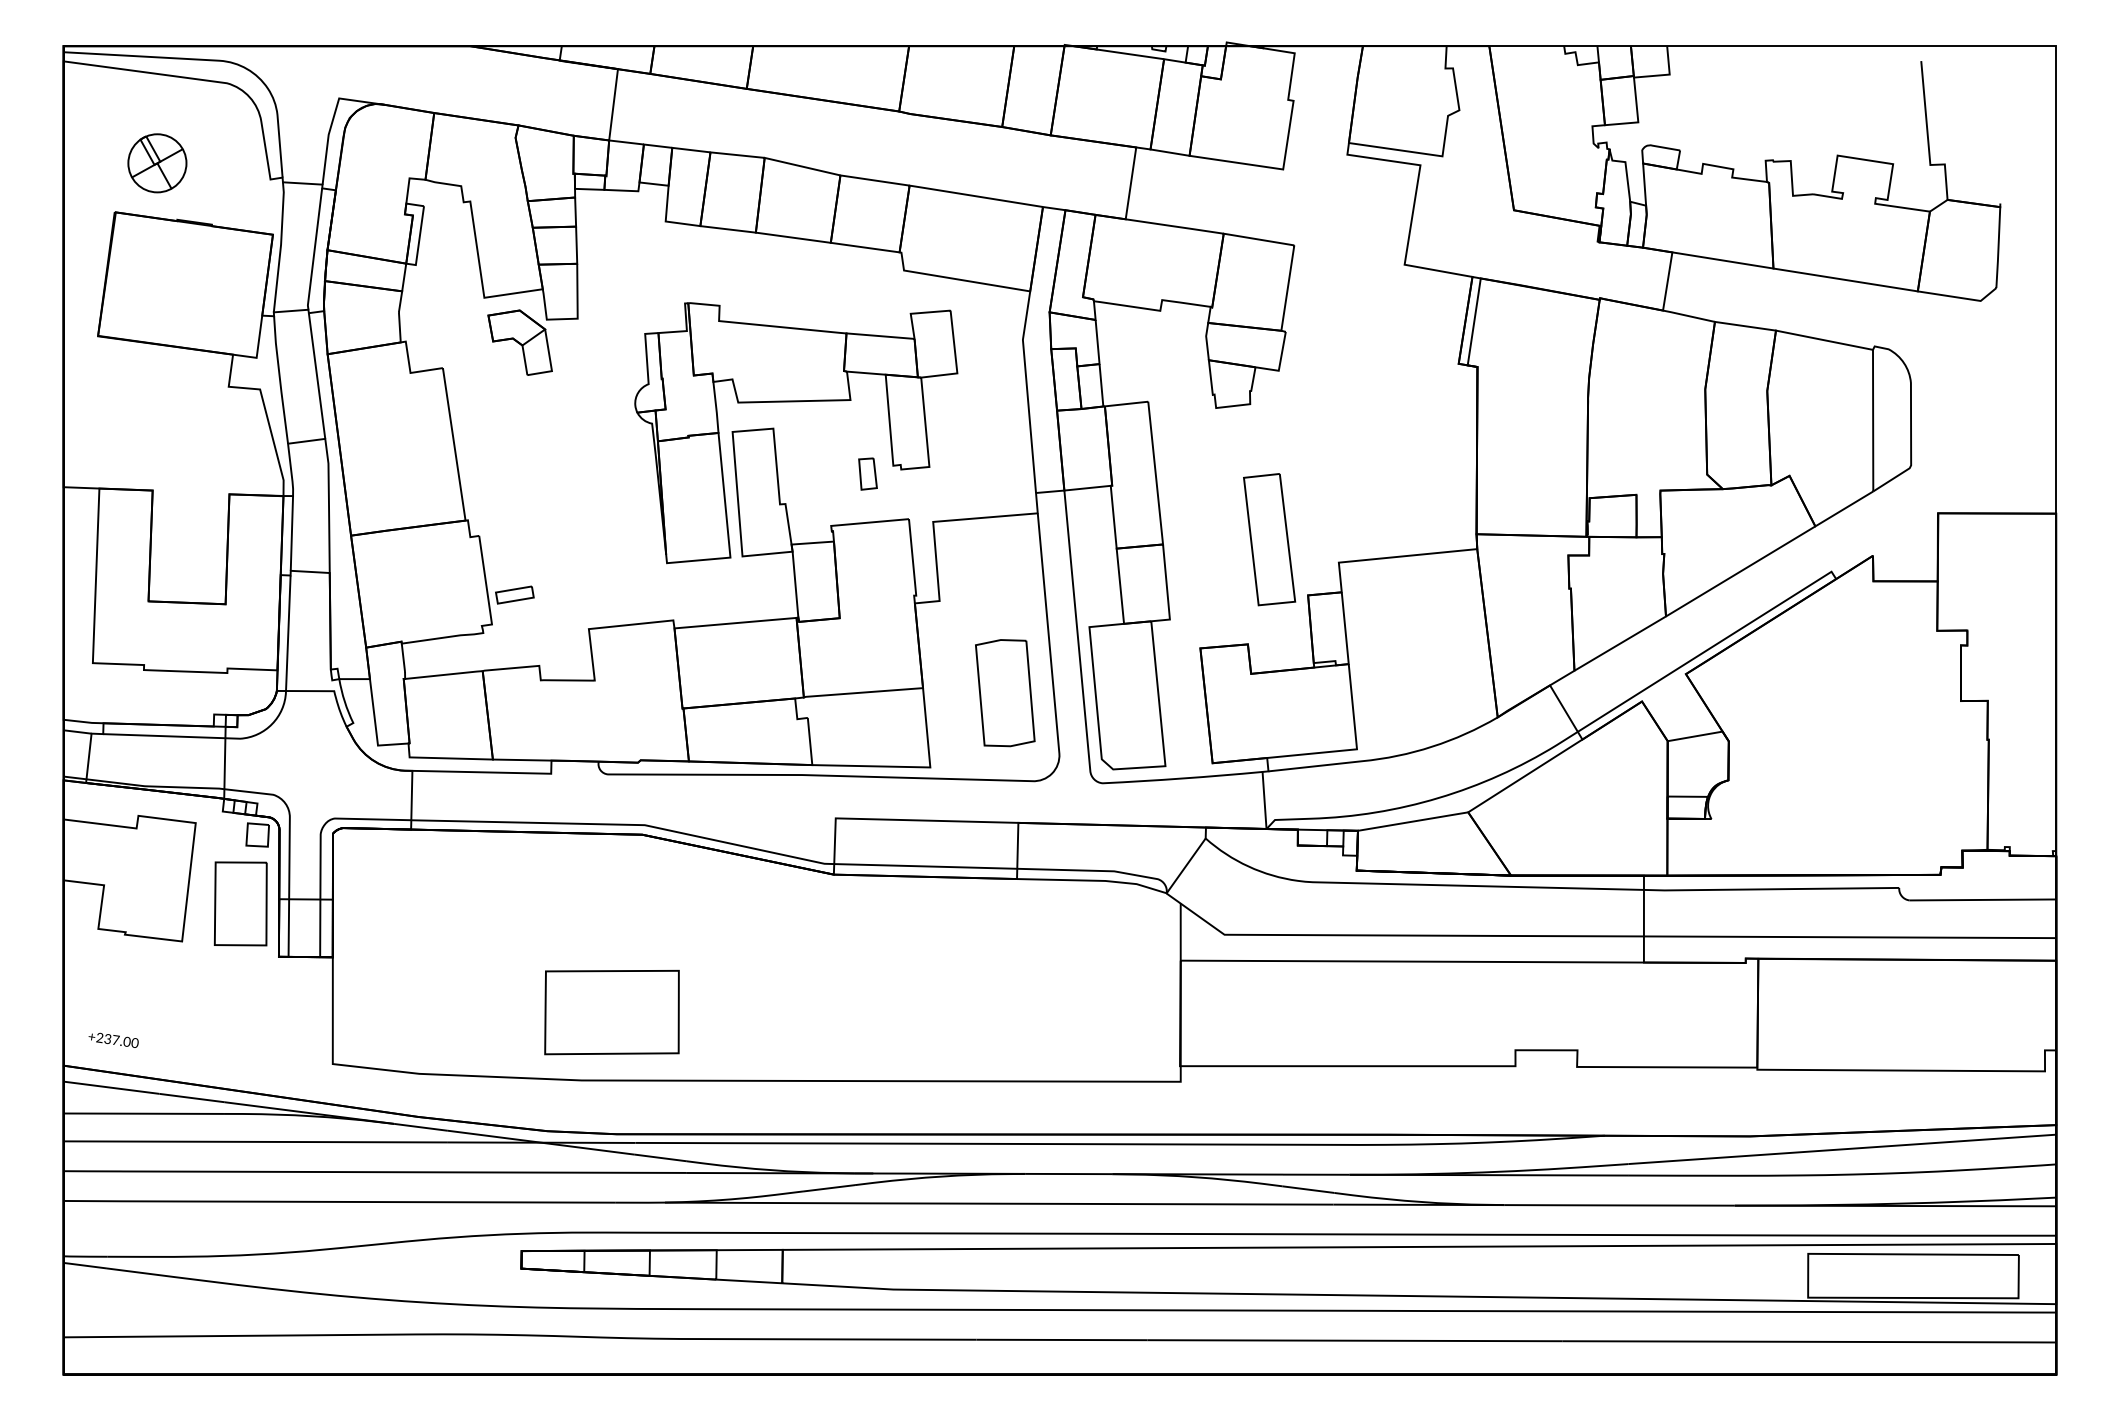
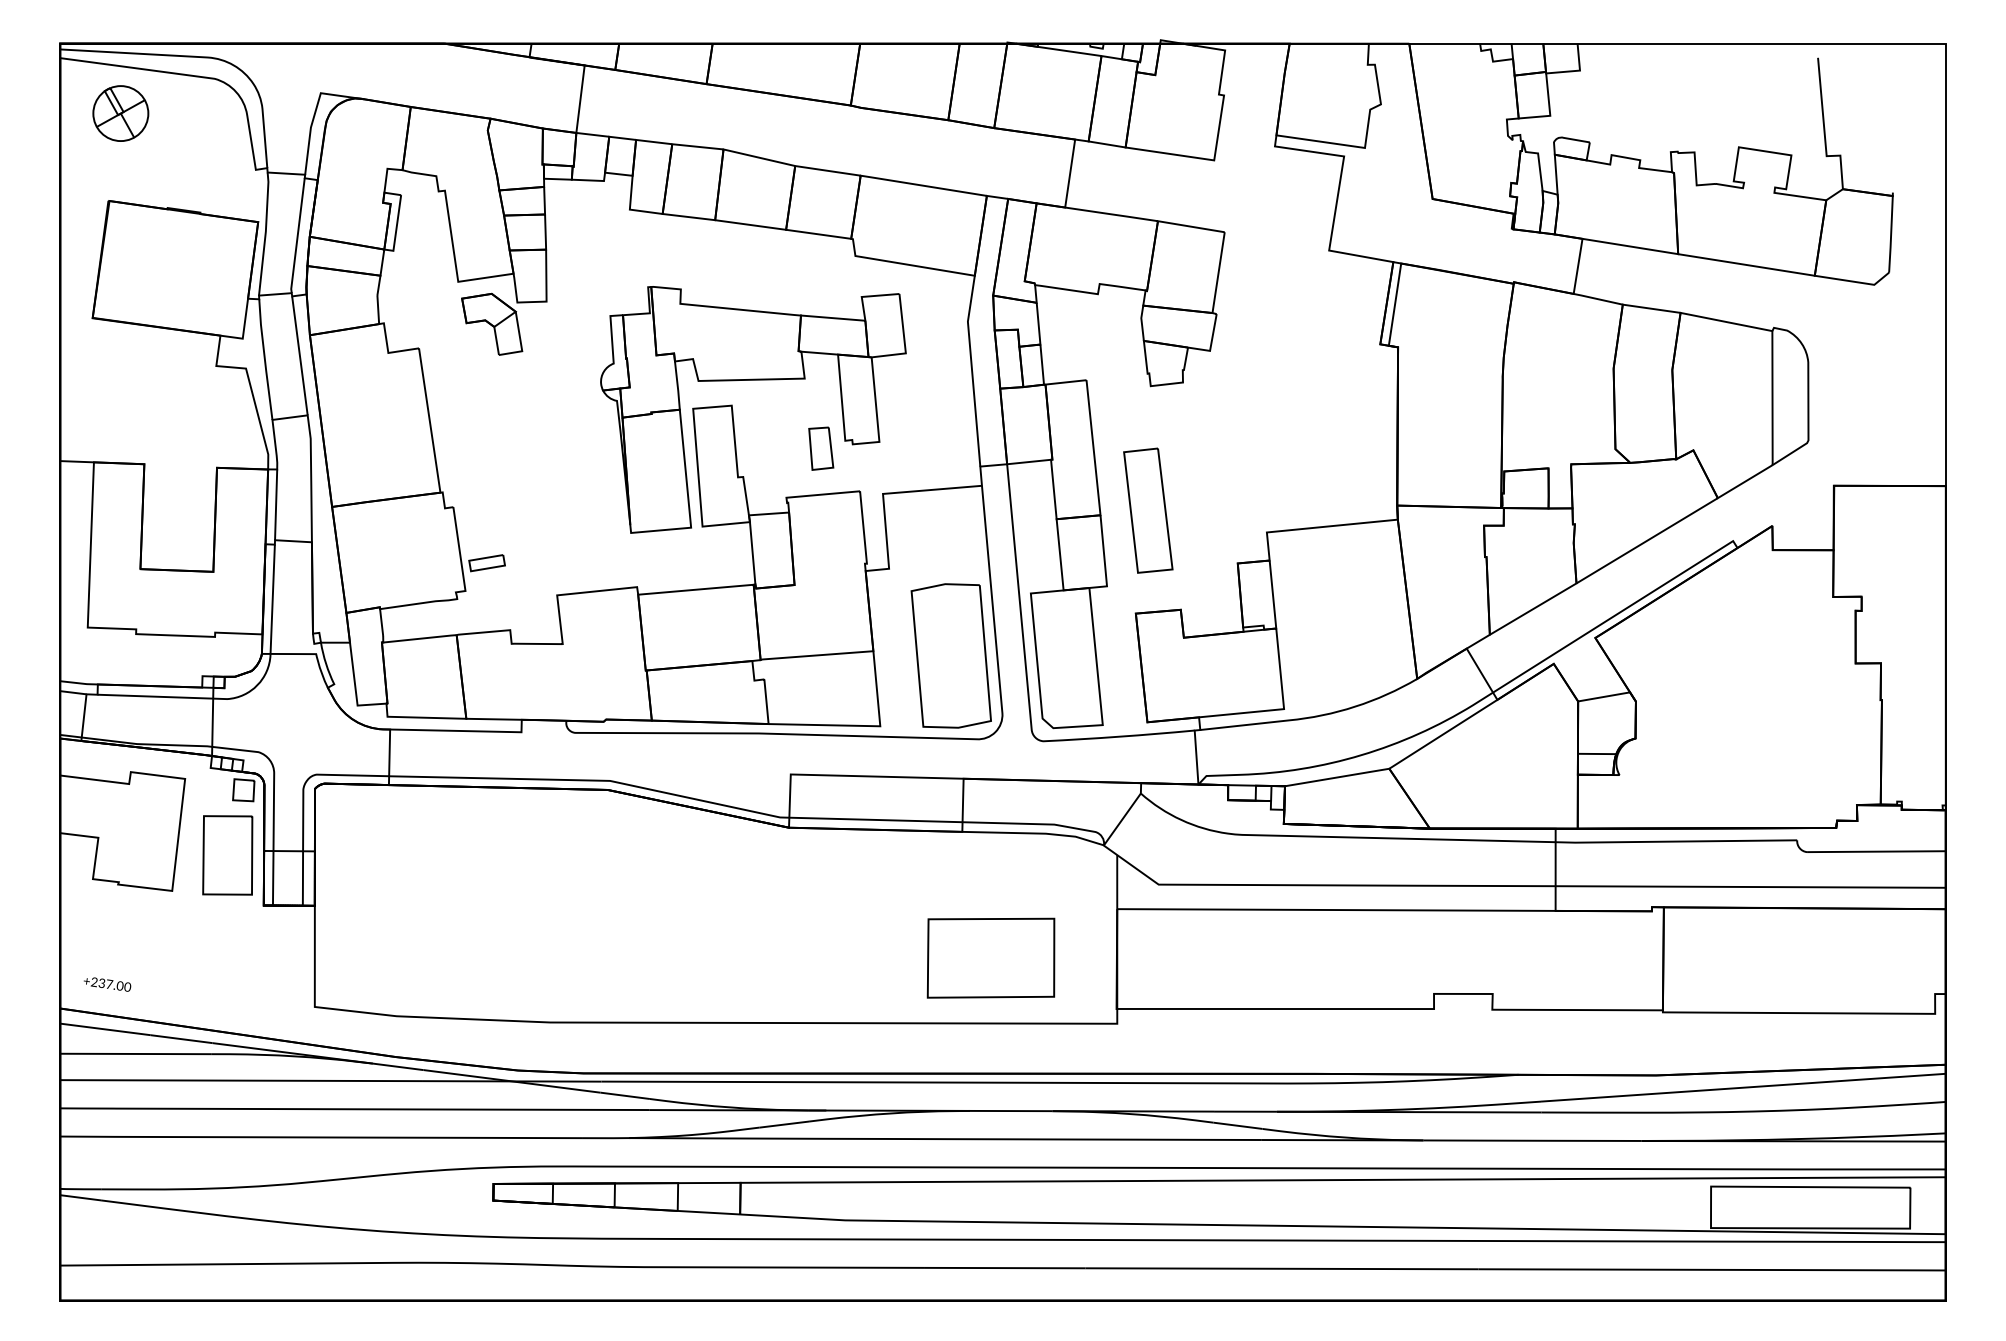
part: (157, 163) -> (120, 113), moved
part: (868, 473) -> (821, 448), size x1.43
part: (1269, 539) -> (1148, 510), moved
part: (1004, 692) -> (950, 655), size x1.43
part: (611, 1011) -> (990, 957), moved

